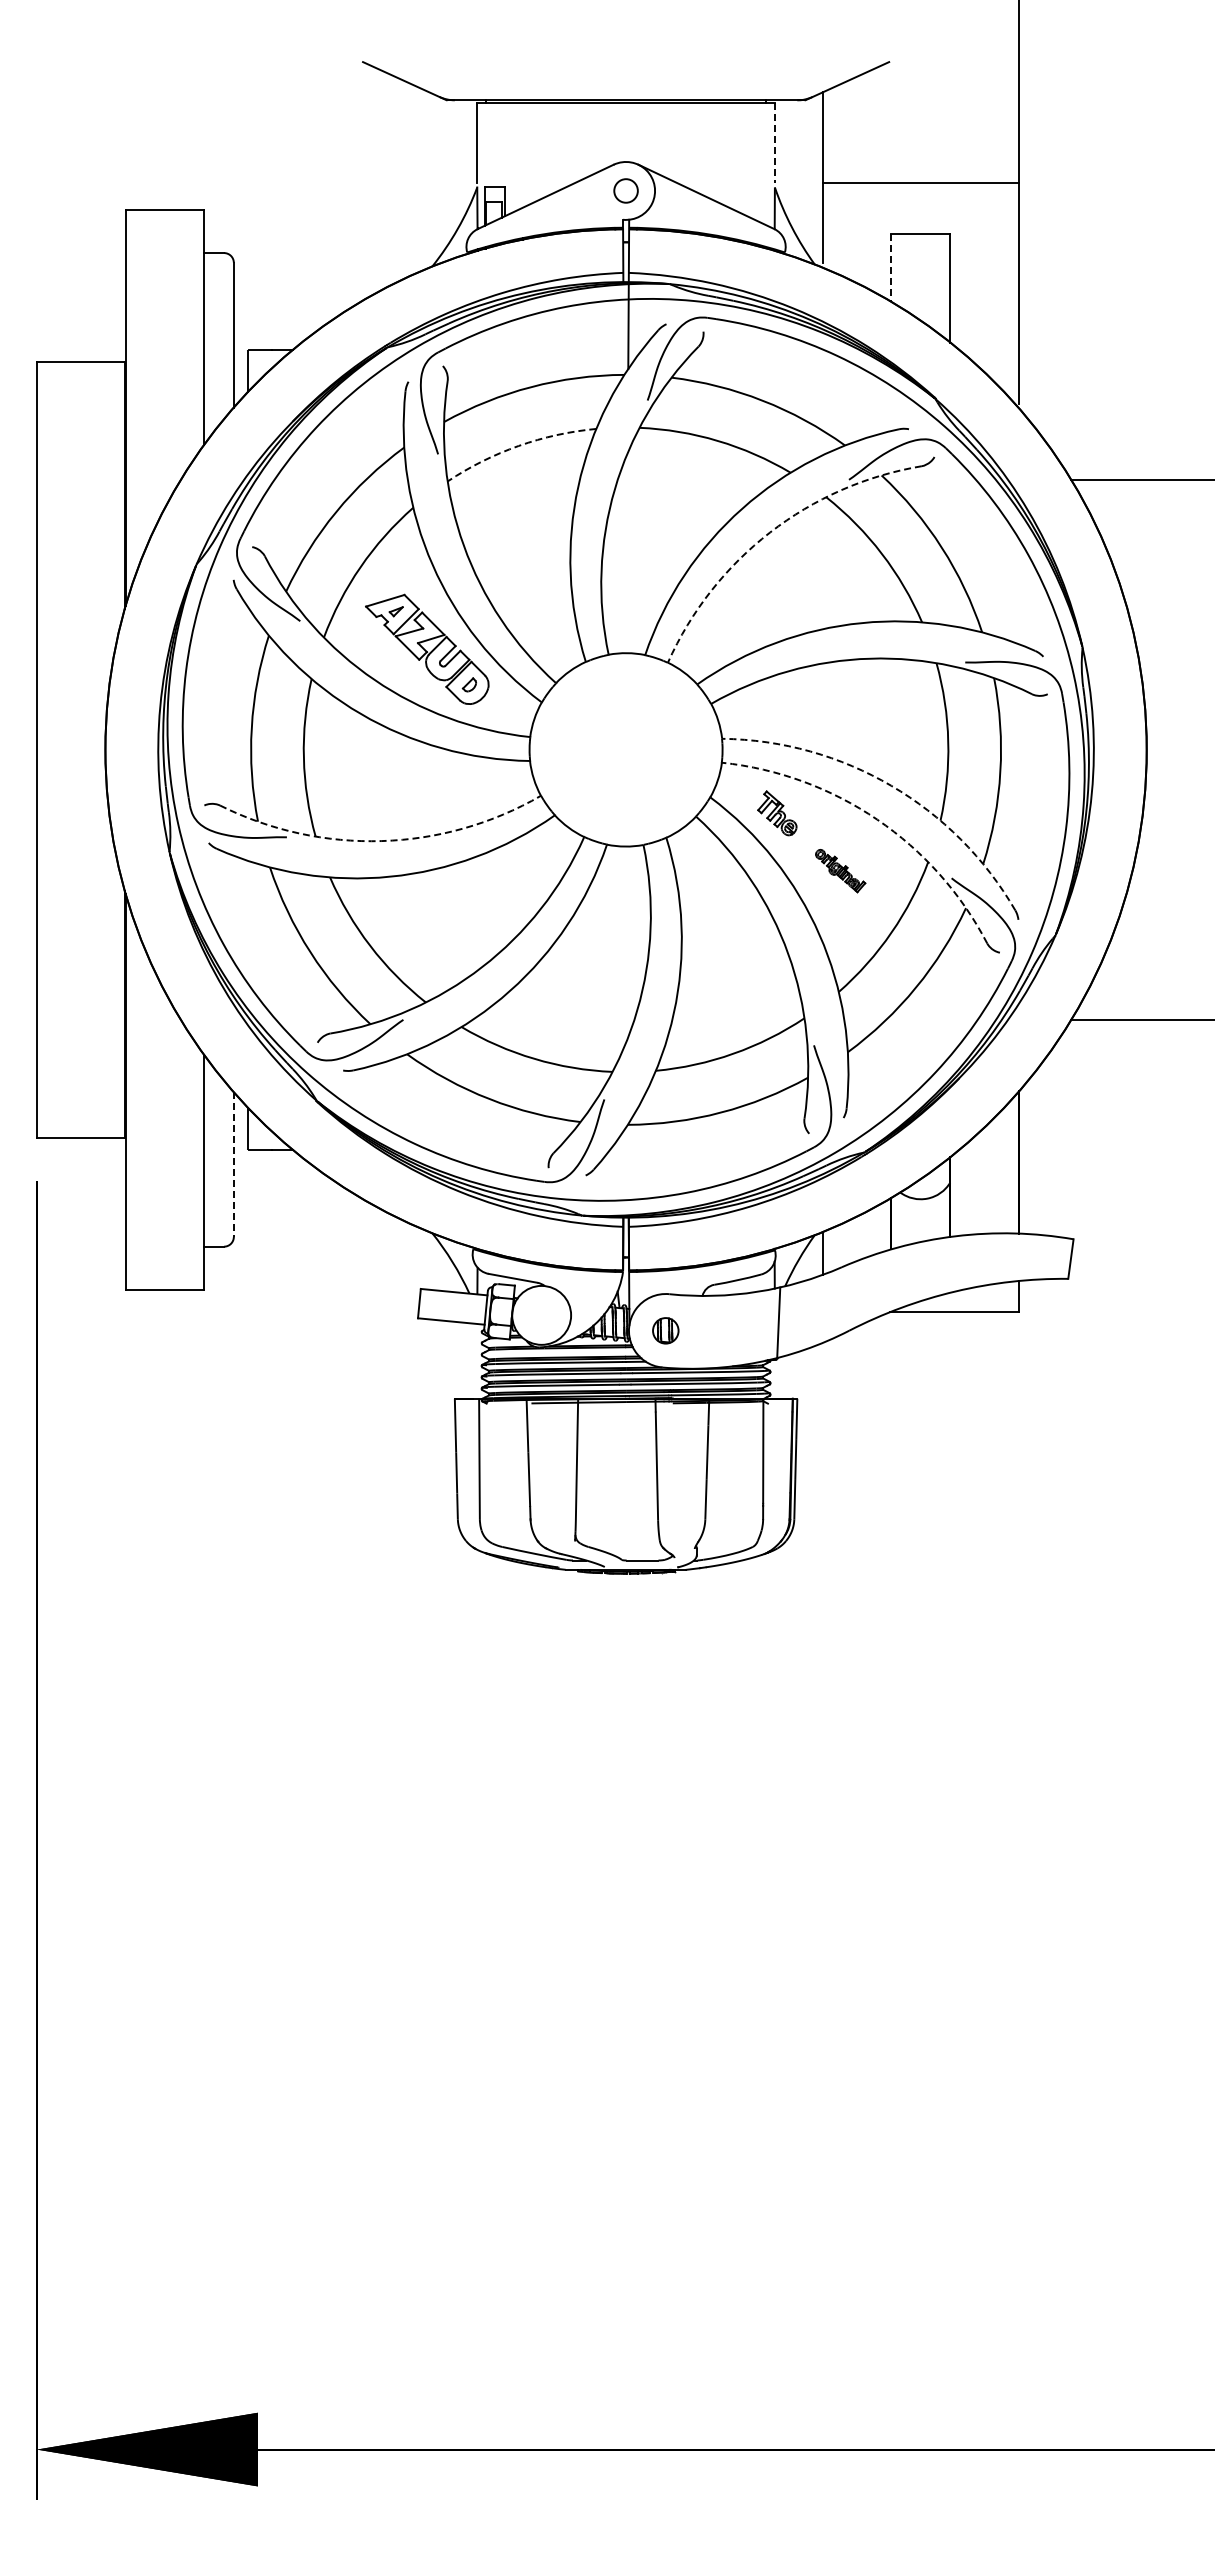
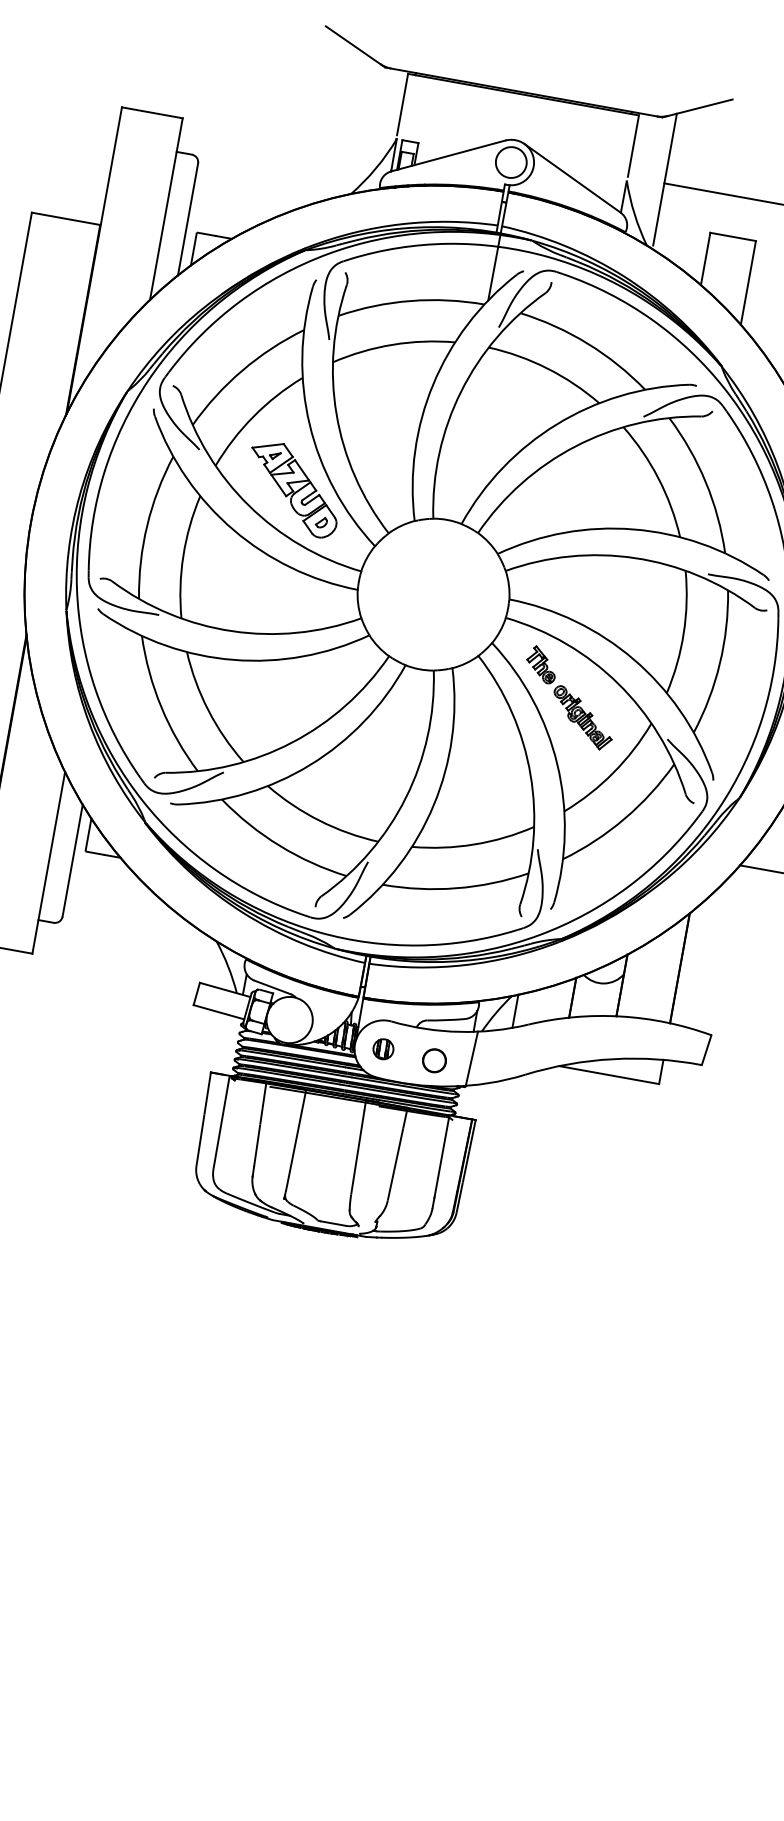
line: (775, 142) -> (633, 145), dashed -> solid
circle: (625, 190) -> (510, 162), size x1.67
line: (891, 268) -> (705, 259), dashed -> solid
arc: (518, 445) -> (392, 344), dashed -> solid
arc: (770, 532) -> (575, 446), dashed -> solid
arc: (891, 785) -> (633, 659), dashed -> solid
arc: (877, 819) -> (618, 683), dashed -> solid
arc: (381, 841) -> (231, 631), dashed -> solid
part: (840, 870) -> (582, 717), size x1.67
line: (233, 1165) -> (72, 861), dashed -> solid
circle: (731, 1333) -> (433, 1060), added

